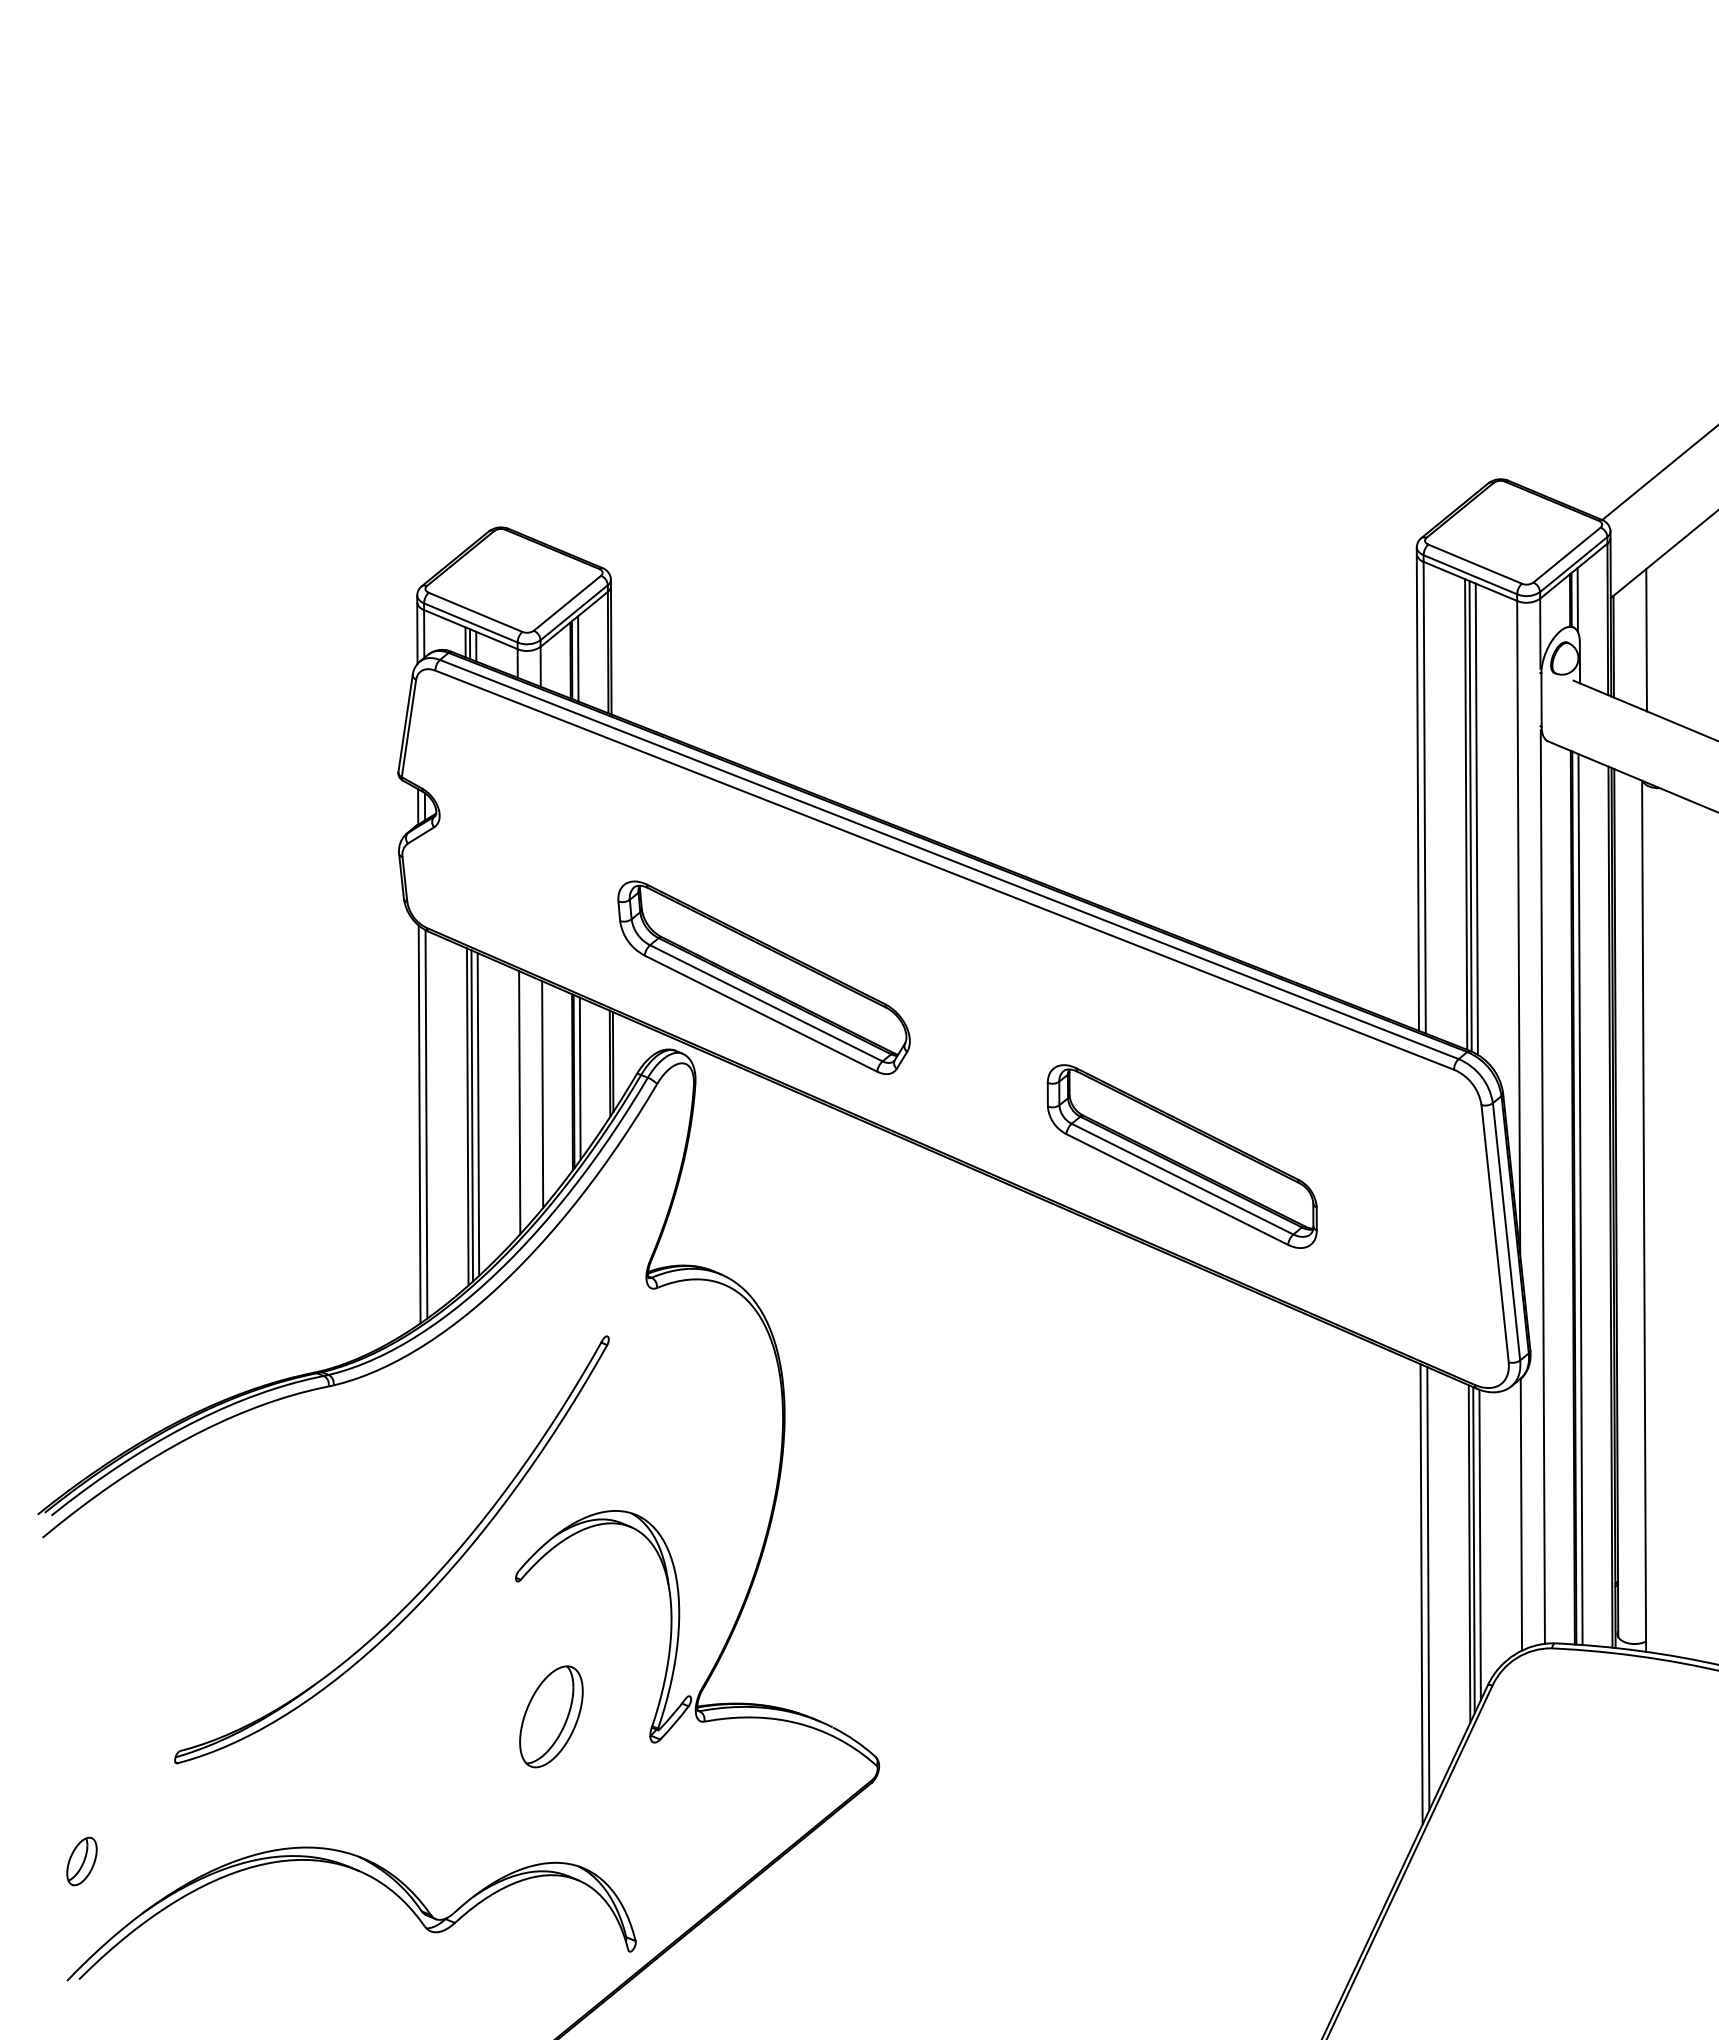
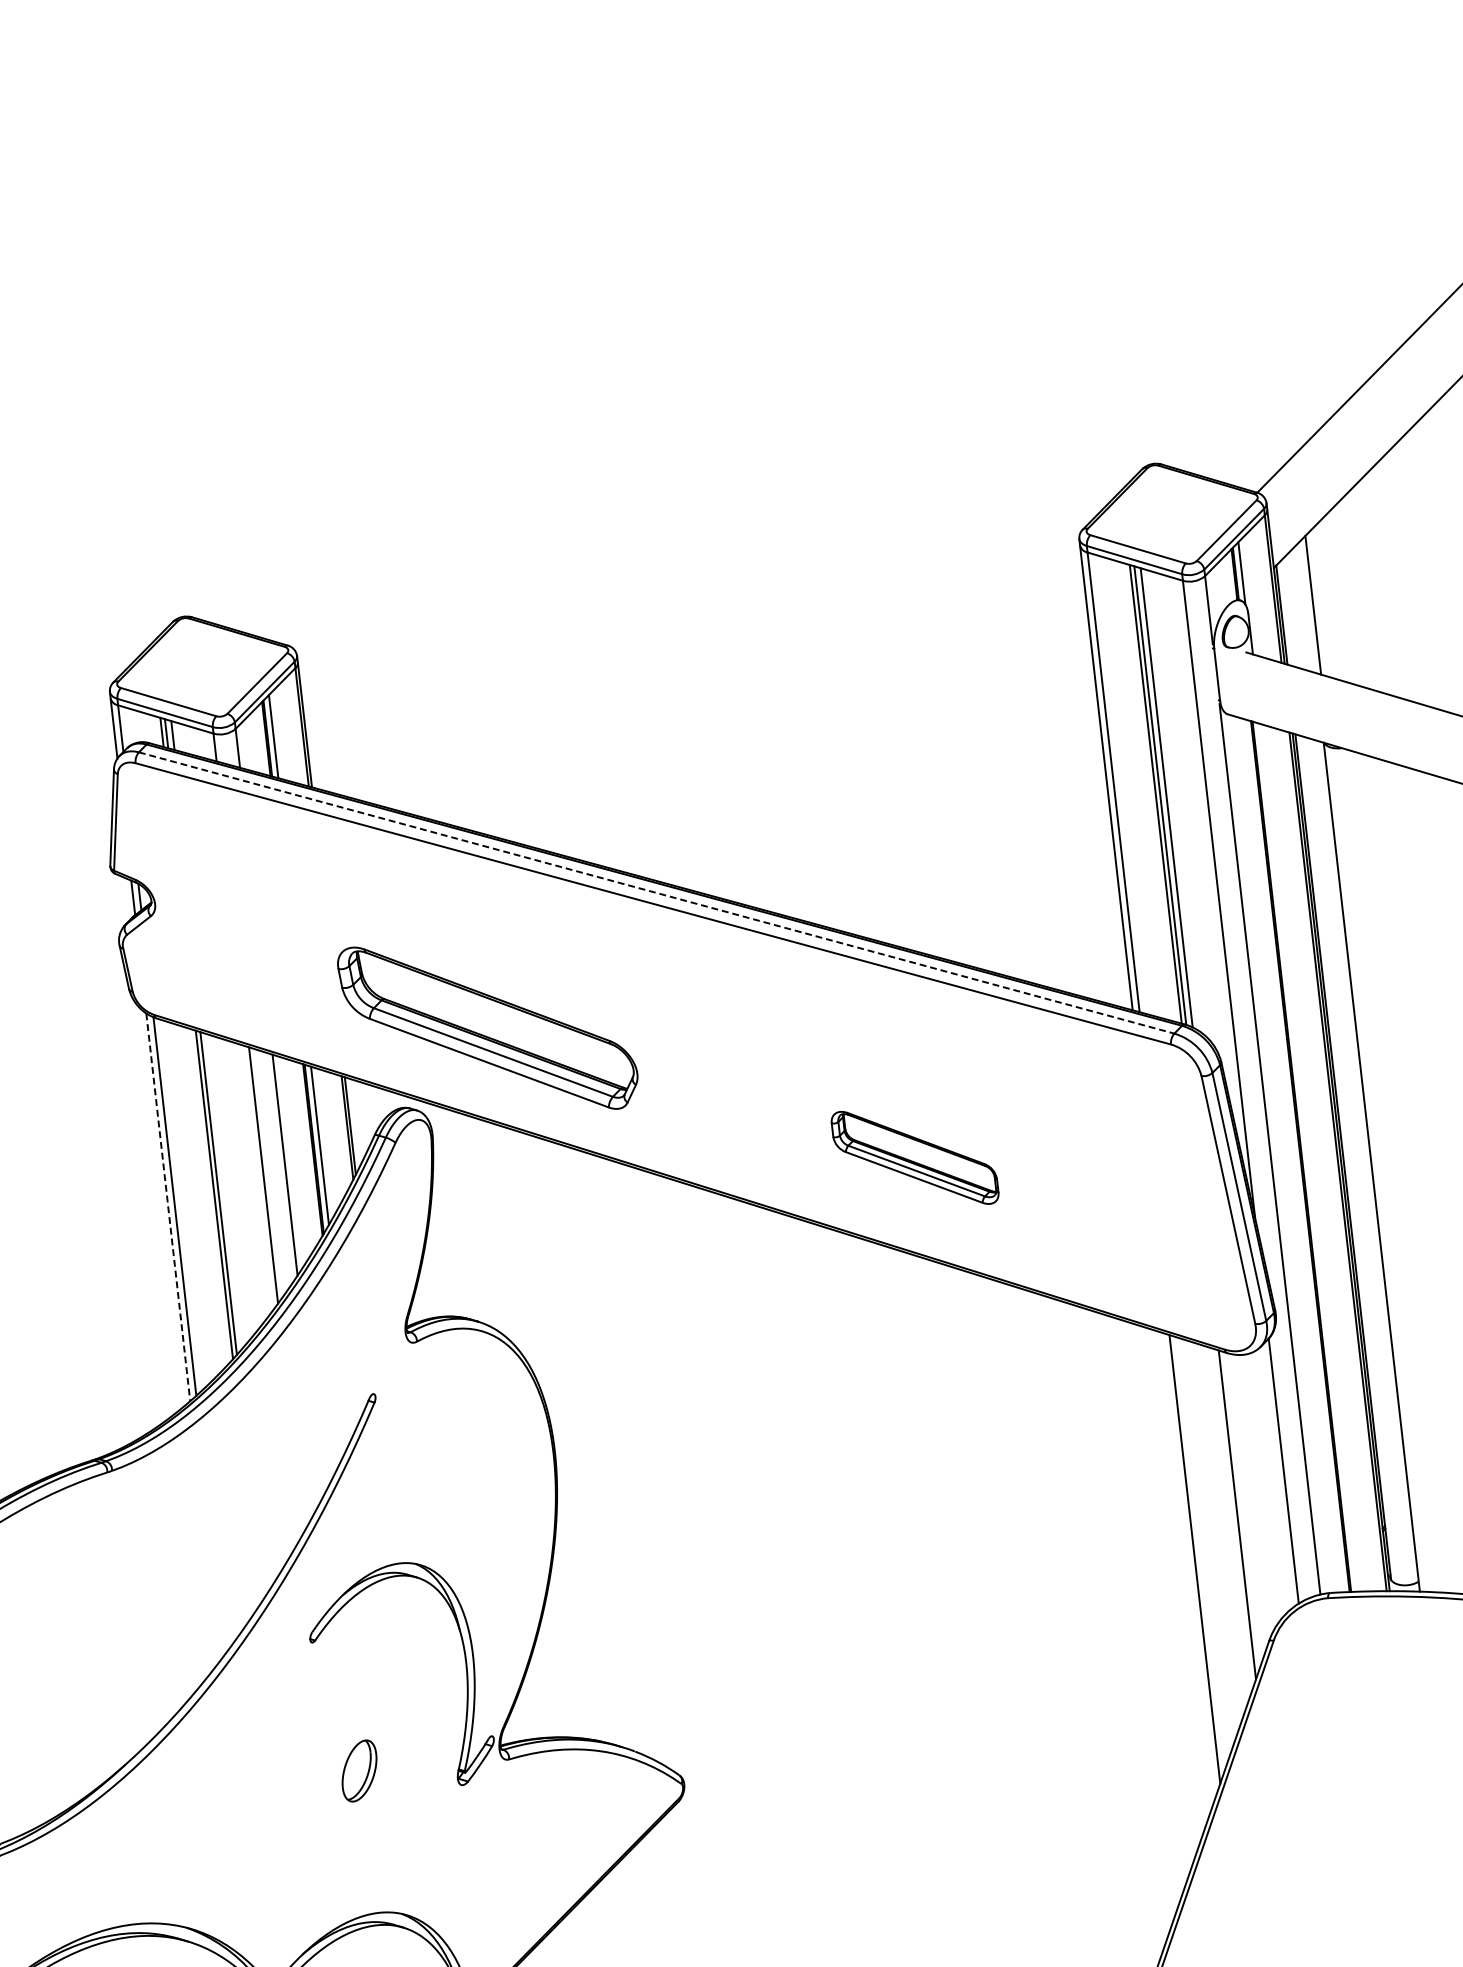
line: (949, 859) -> (656, 892), solid -> dashed
line: (478, 1114) -> (224, 1191), removed
line: (419, 1124) -> (168, 1207), solid -> dashed
part: (1181, 1156) -> (914, 1157), size x0.6
line: (1580, 1199) -> (1308, 1157), removed
line: (1479, 1544) -> (1246, 1504), removed
line: (1473, 1550) -> (1240, 1511), removed
line: (1428, 1588) -> (1201, 1552), removed
part: (551, 1716) -> (359, 1770), size x0.6

